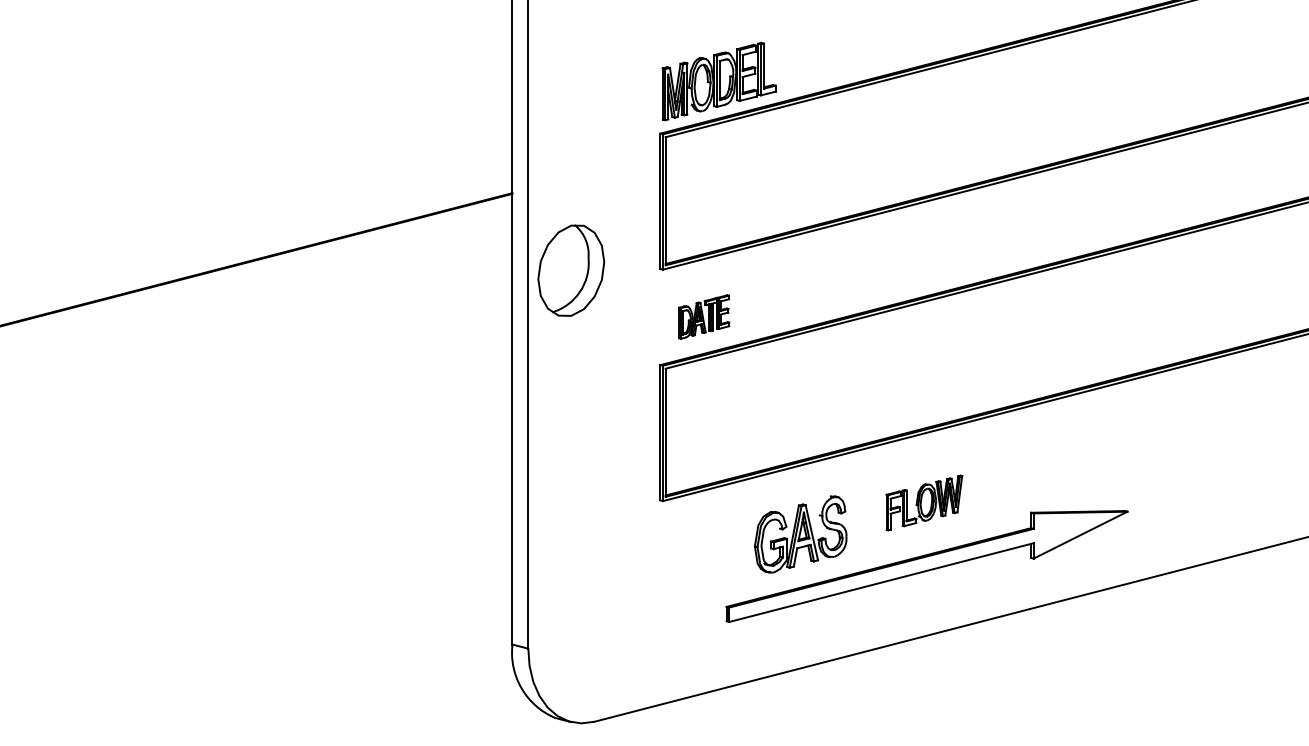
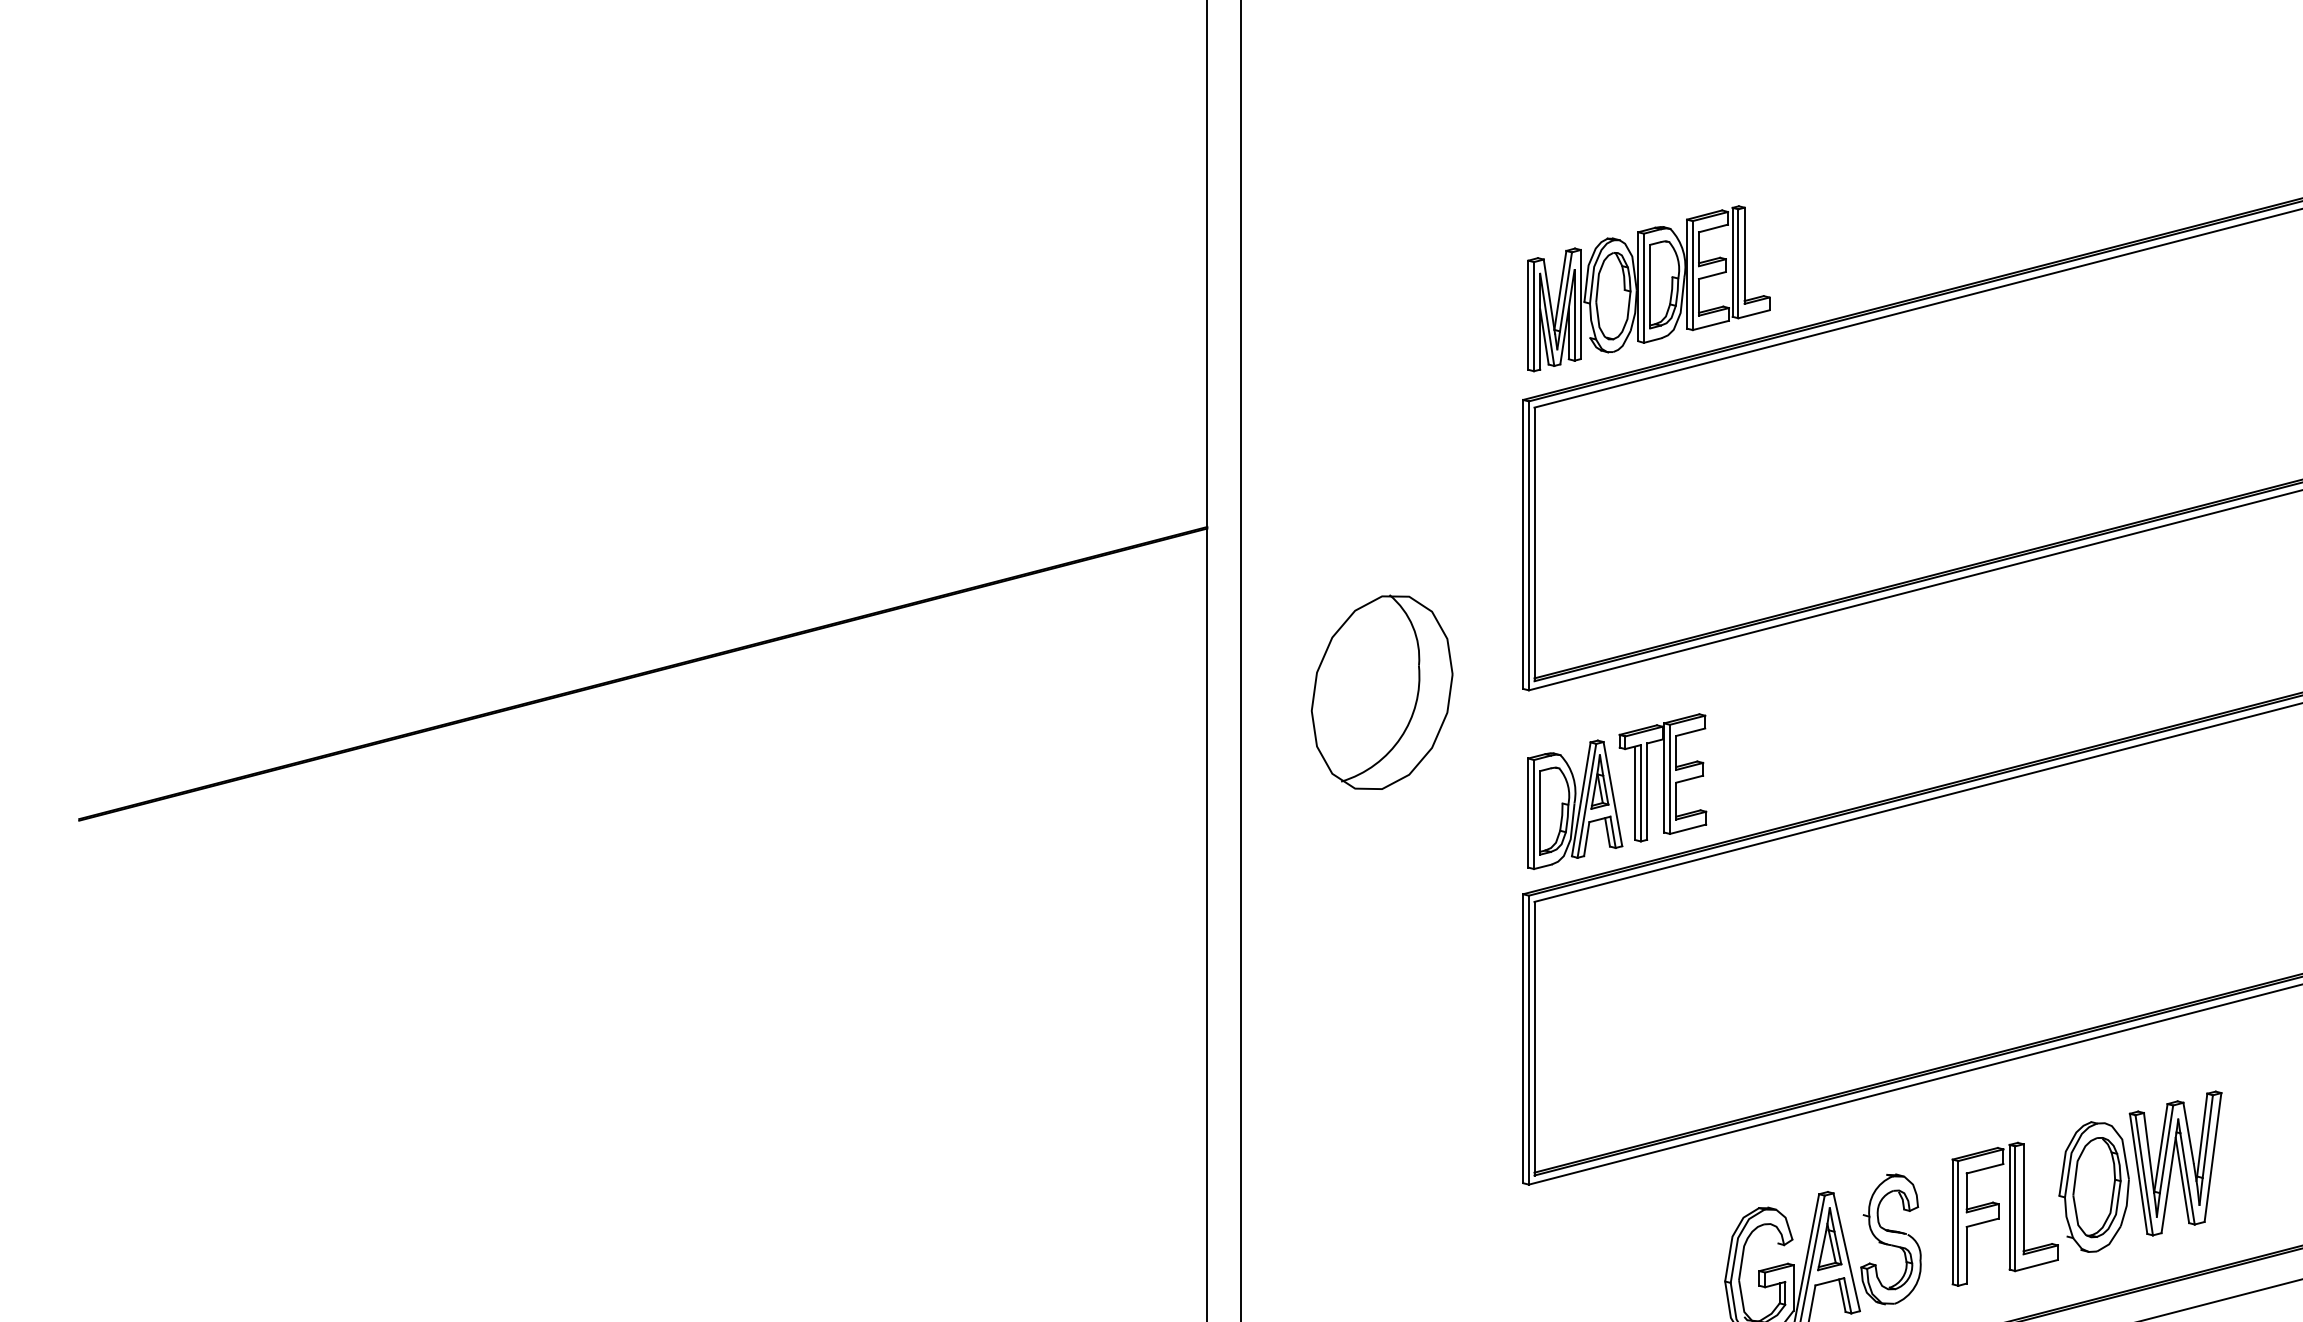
part: (571, 270) -> (1382, 692), moved
part: (703, 316) -> (1615, 790), size x1.67
part: (924, 502) -> (2087, 1187), size x1.67

